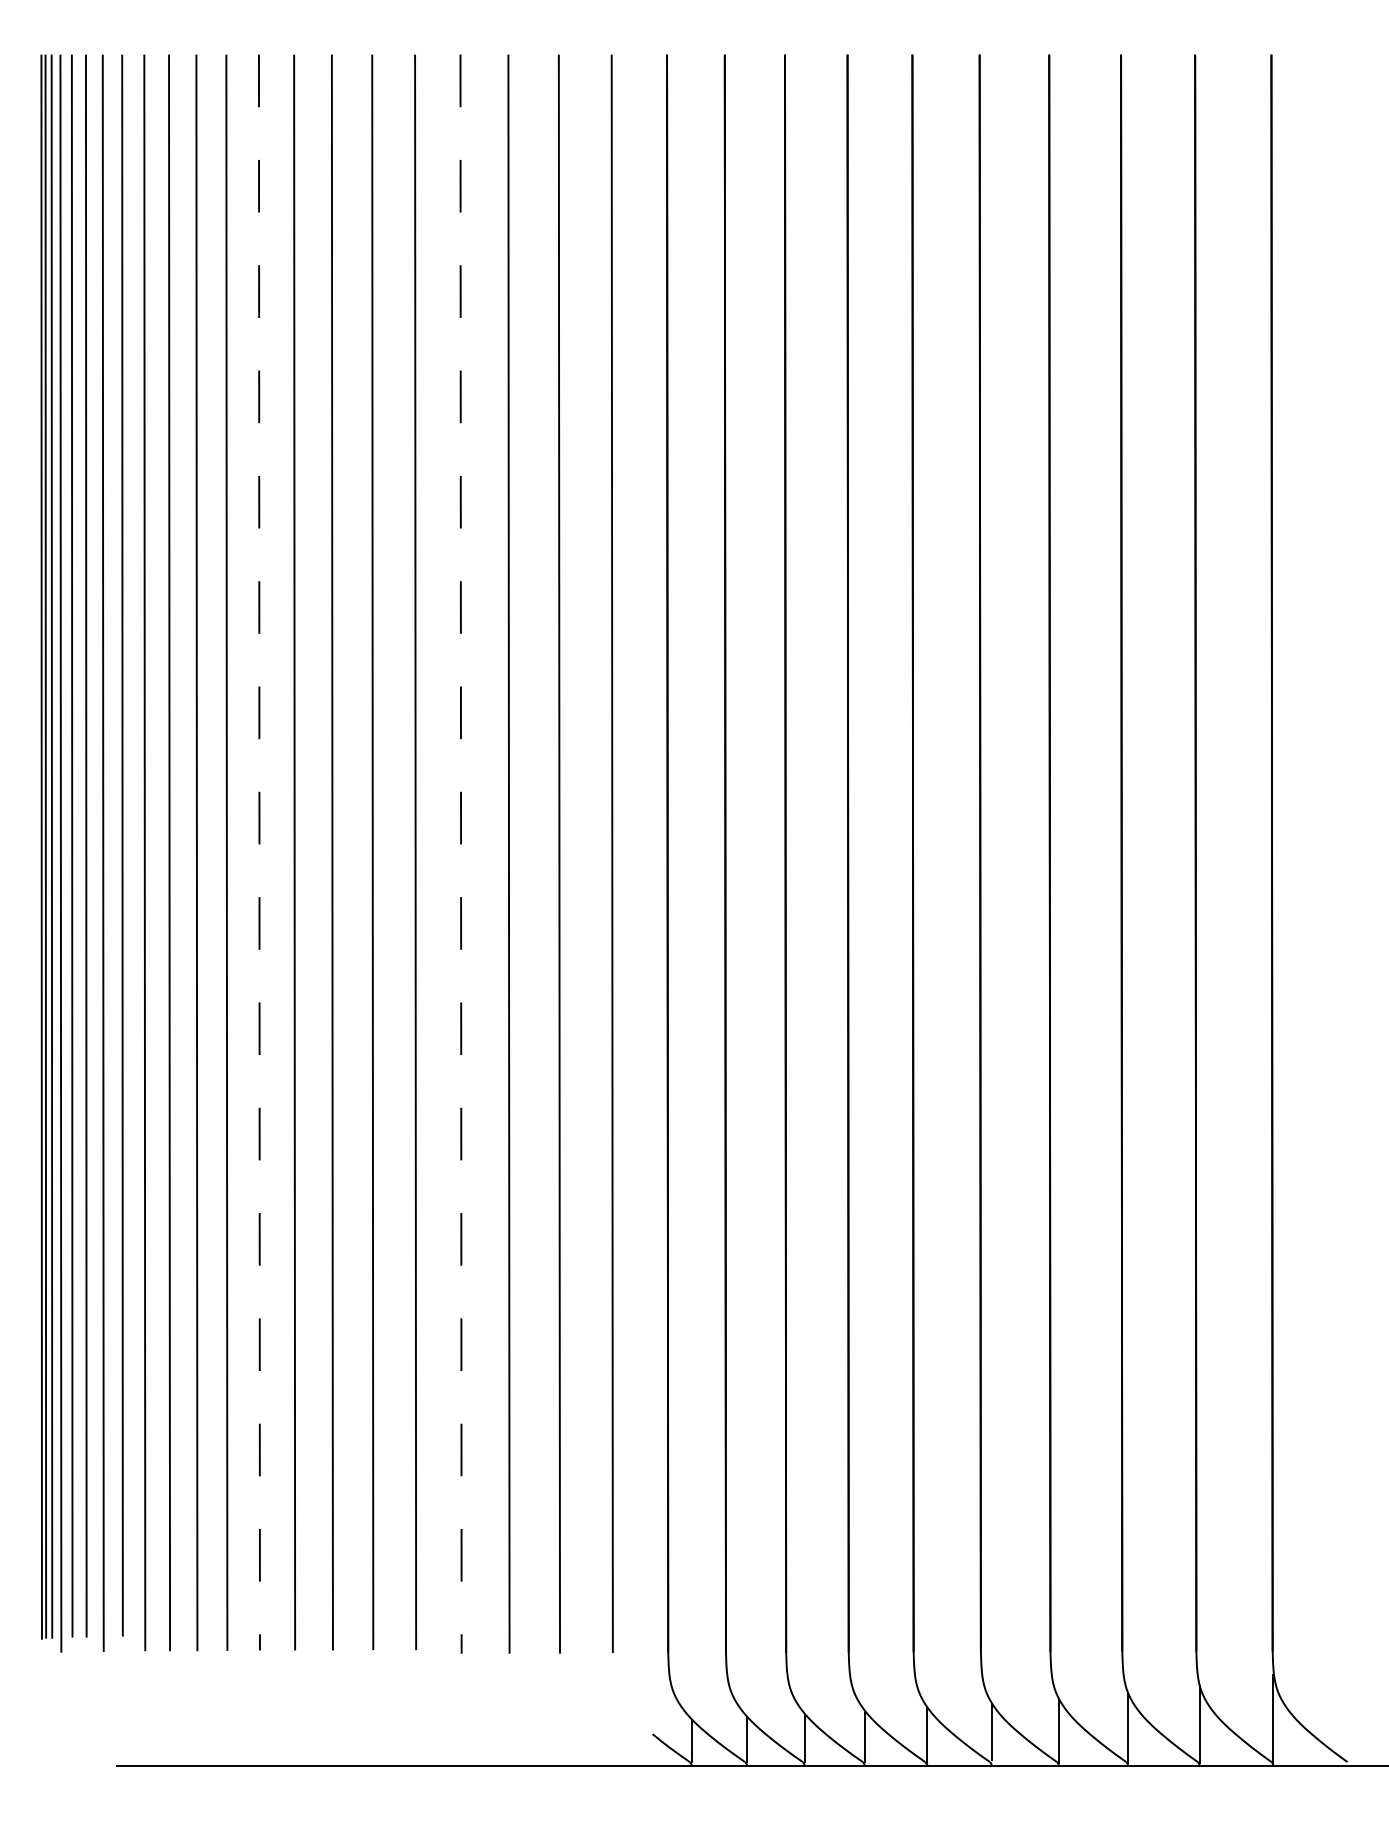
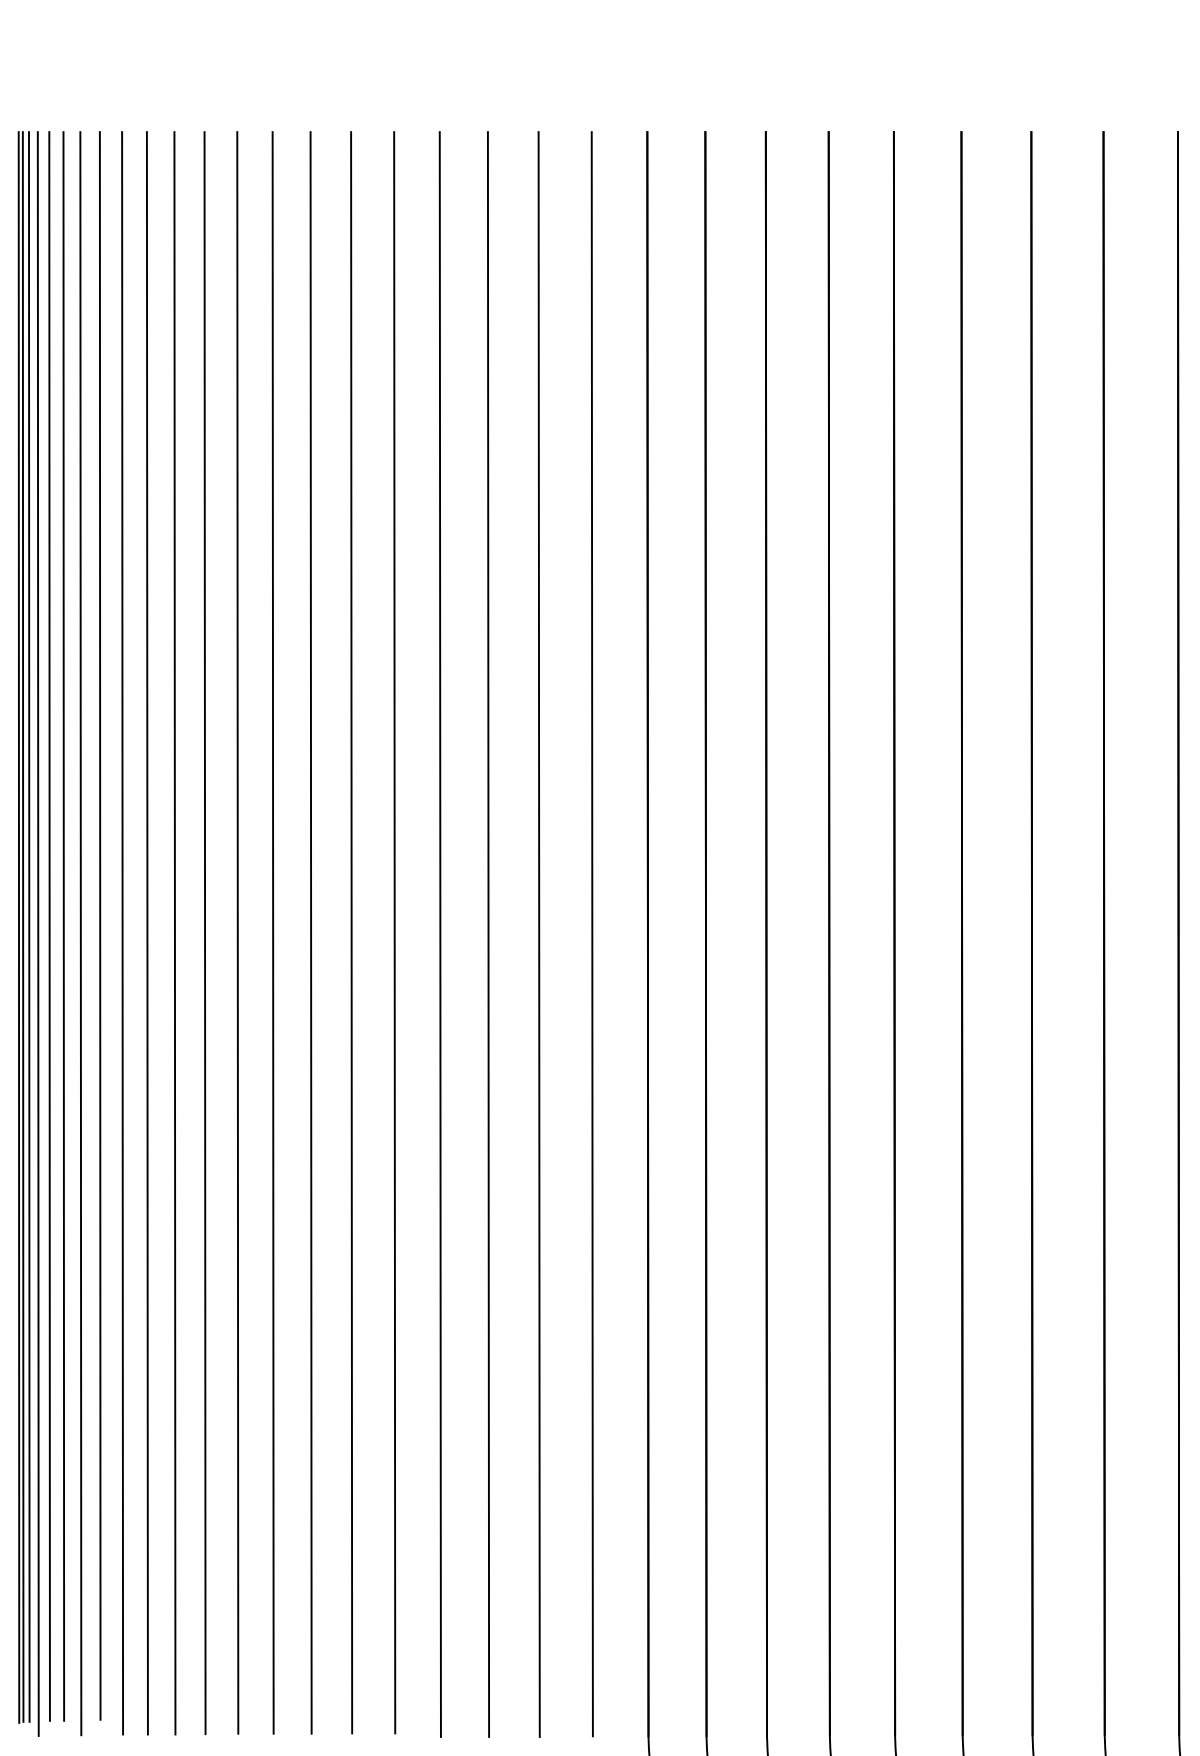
line: (259, 852) -> (237, 932), dashed -> solid
line: (461, 854) -> (440, 934), dashed -> solid

